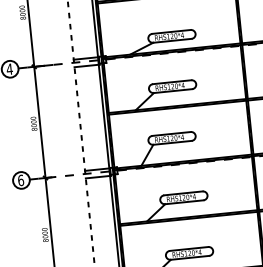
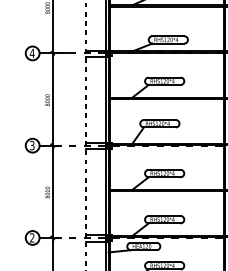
text: (21, 180) -> (32, 145), 6 -> 3

